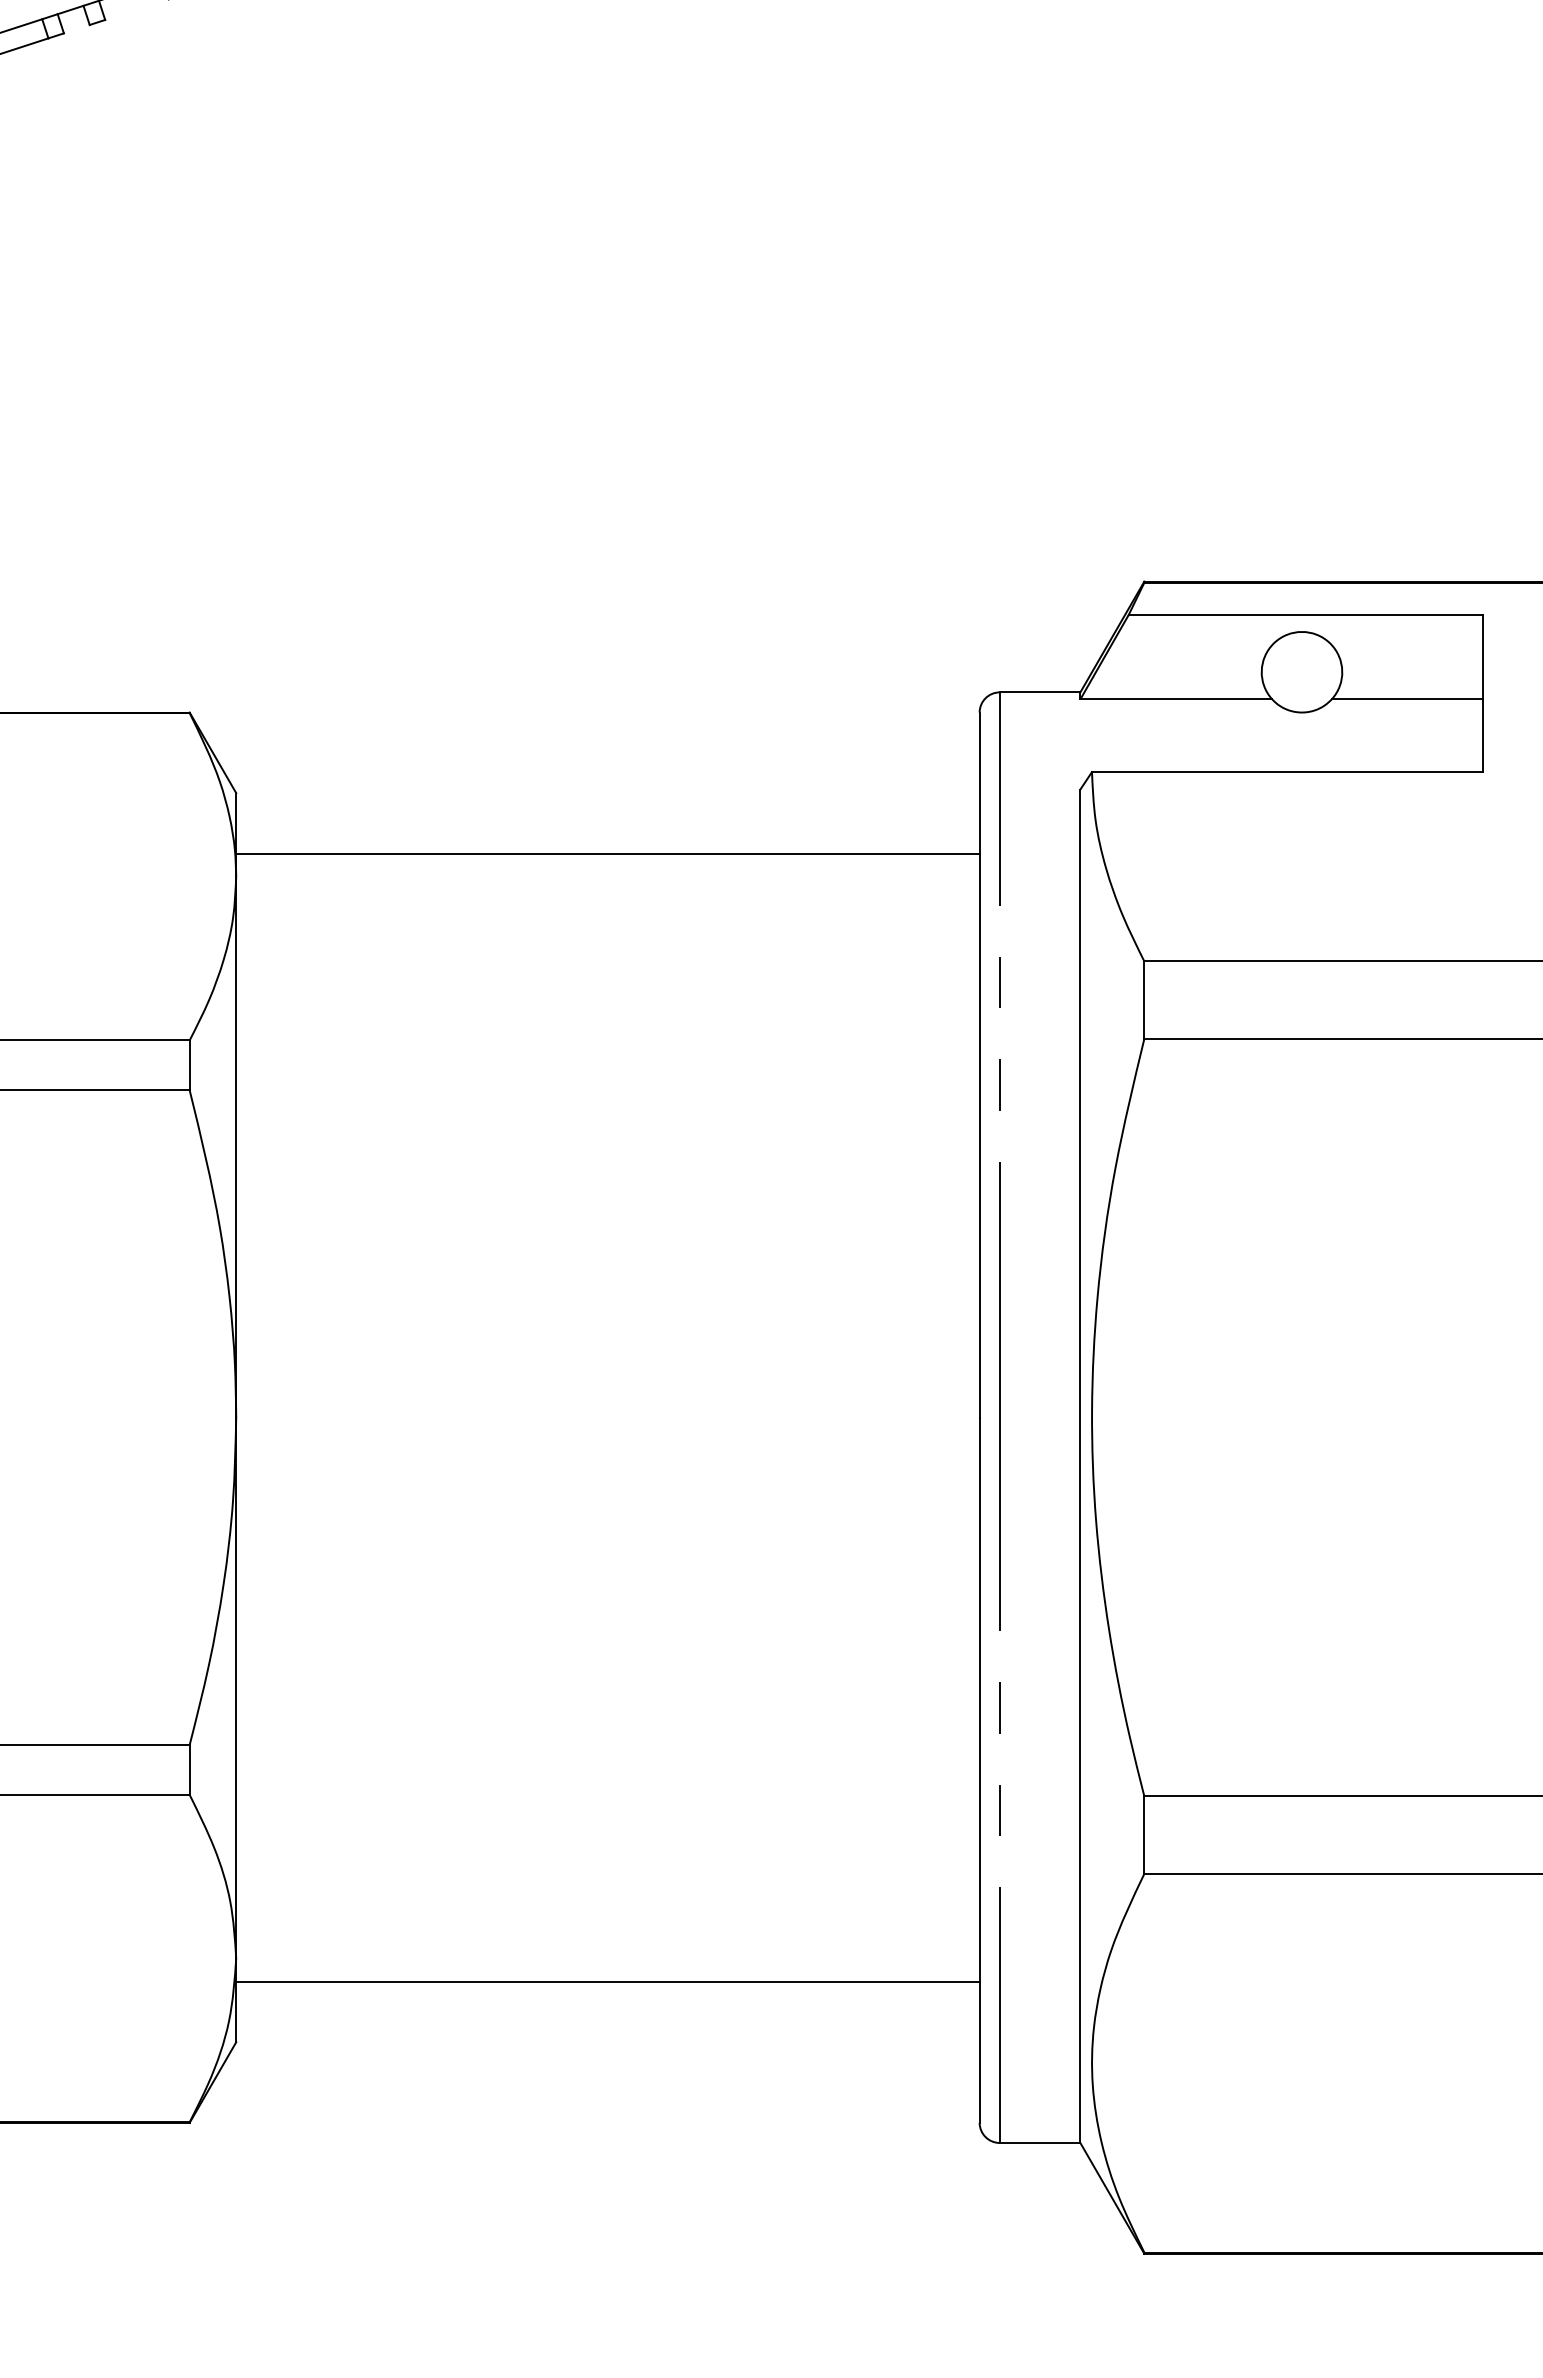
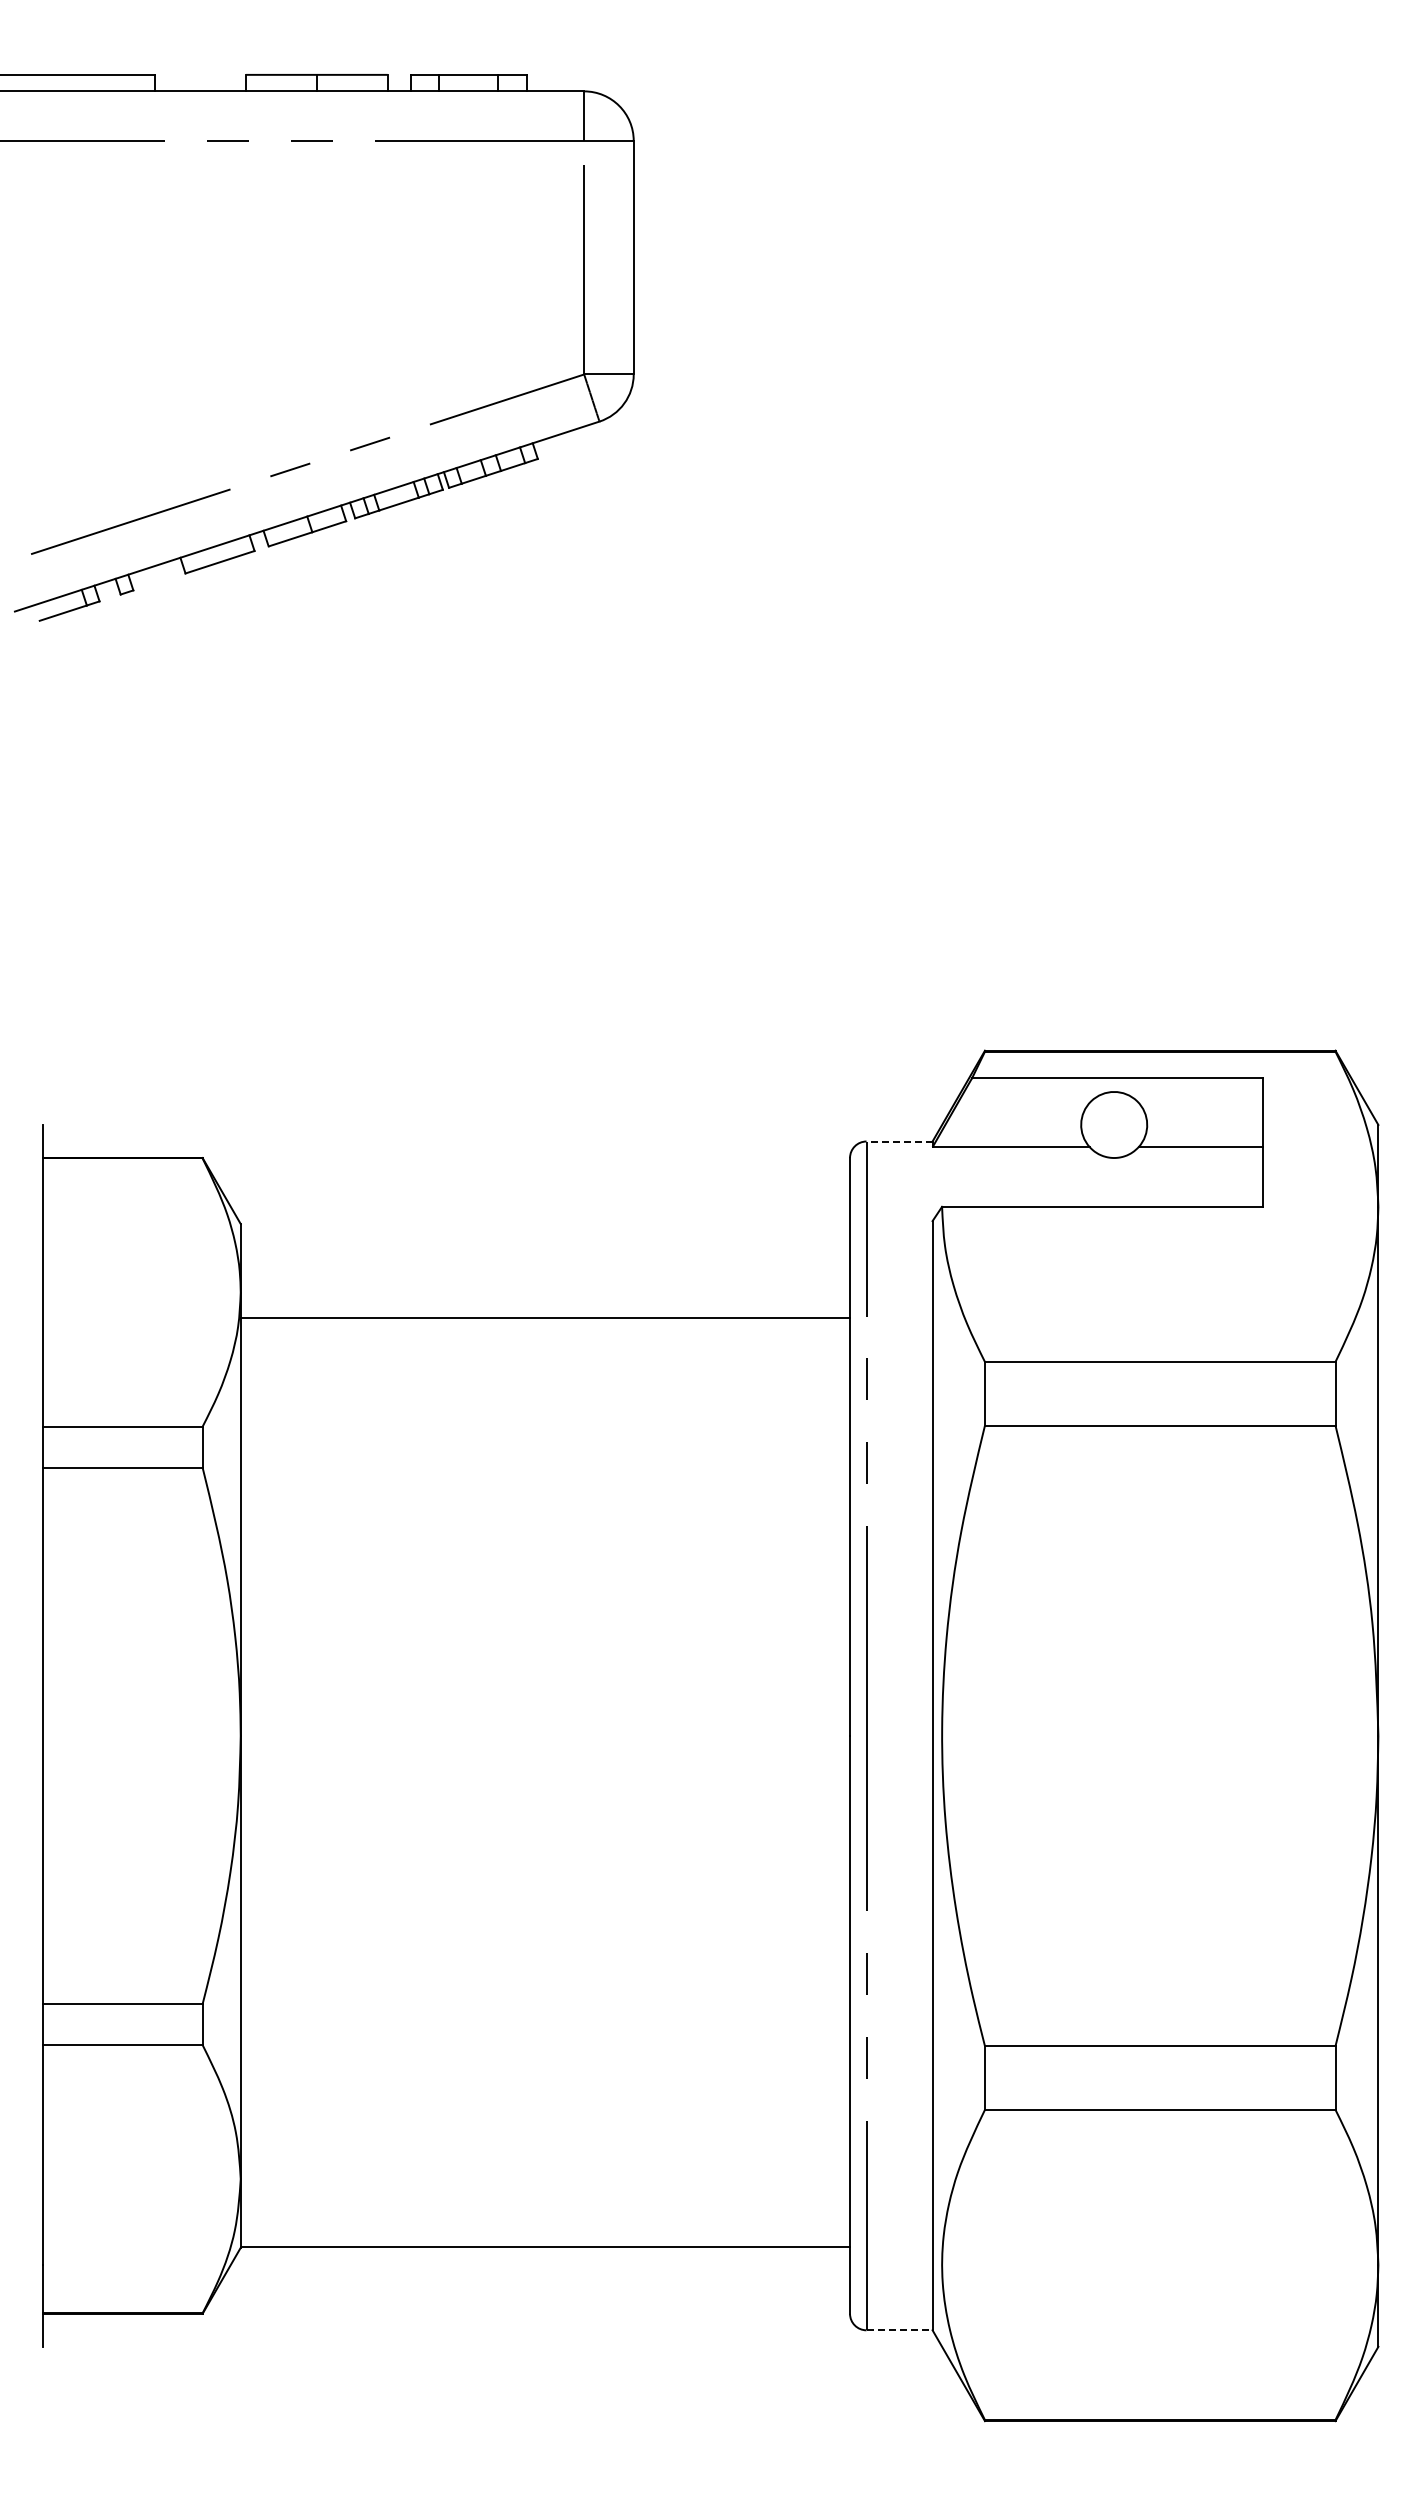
line: (1040, 692) -> (899, 1141), solid -> dashed
line: (608, 853) -> (545, 1317), moved
line: (608, 1982) -> (545, 2247), moved
line: (1041, 2143) -> (900, 2330), solid -> dashed

